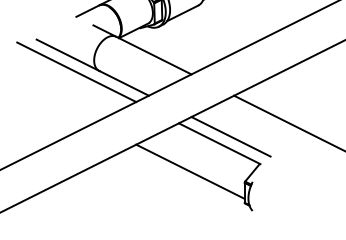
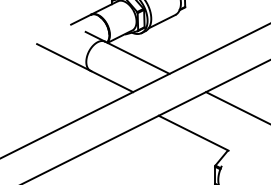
line: (76, 72) -> (71, 72), removed
line: (230, 136) -> (202, 127), removed
line: (190, 171) -> (168, 156), removed

